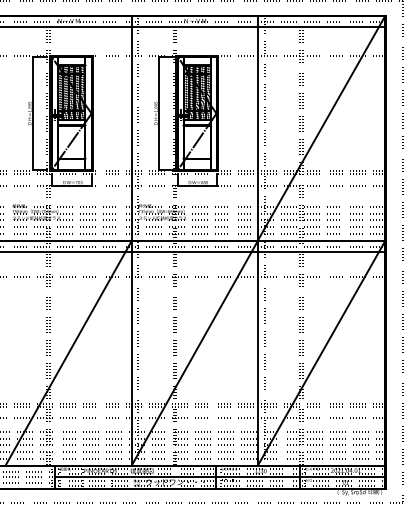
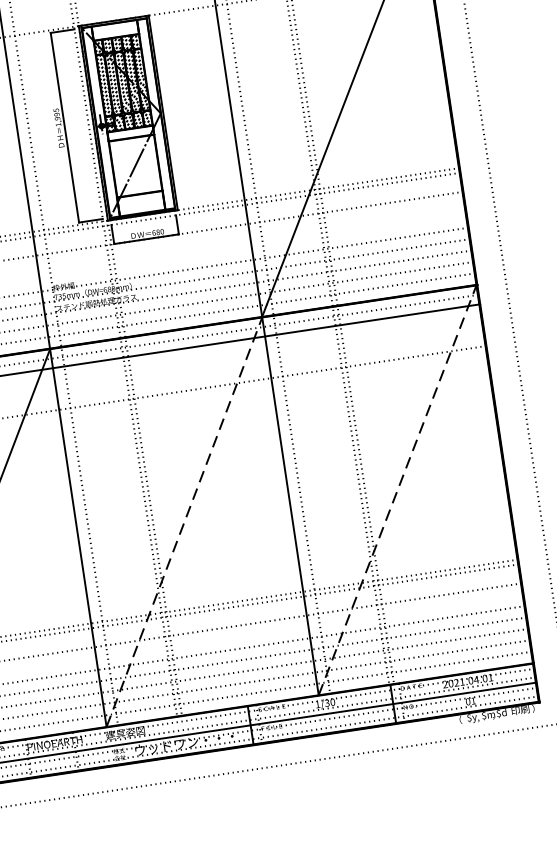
line: (194, 353) -> (184, 522), solid -> dashed
line: (321, 353) -> (397, 490), solid -> dashed

